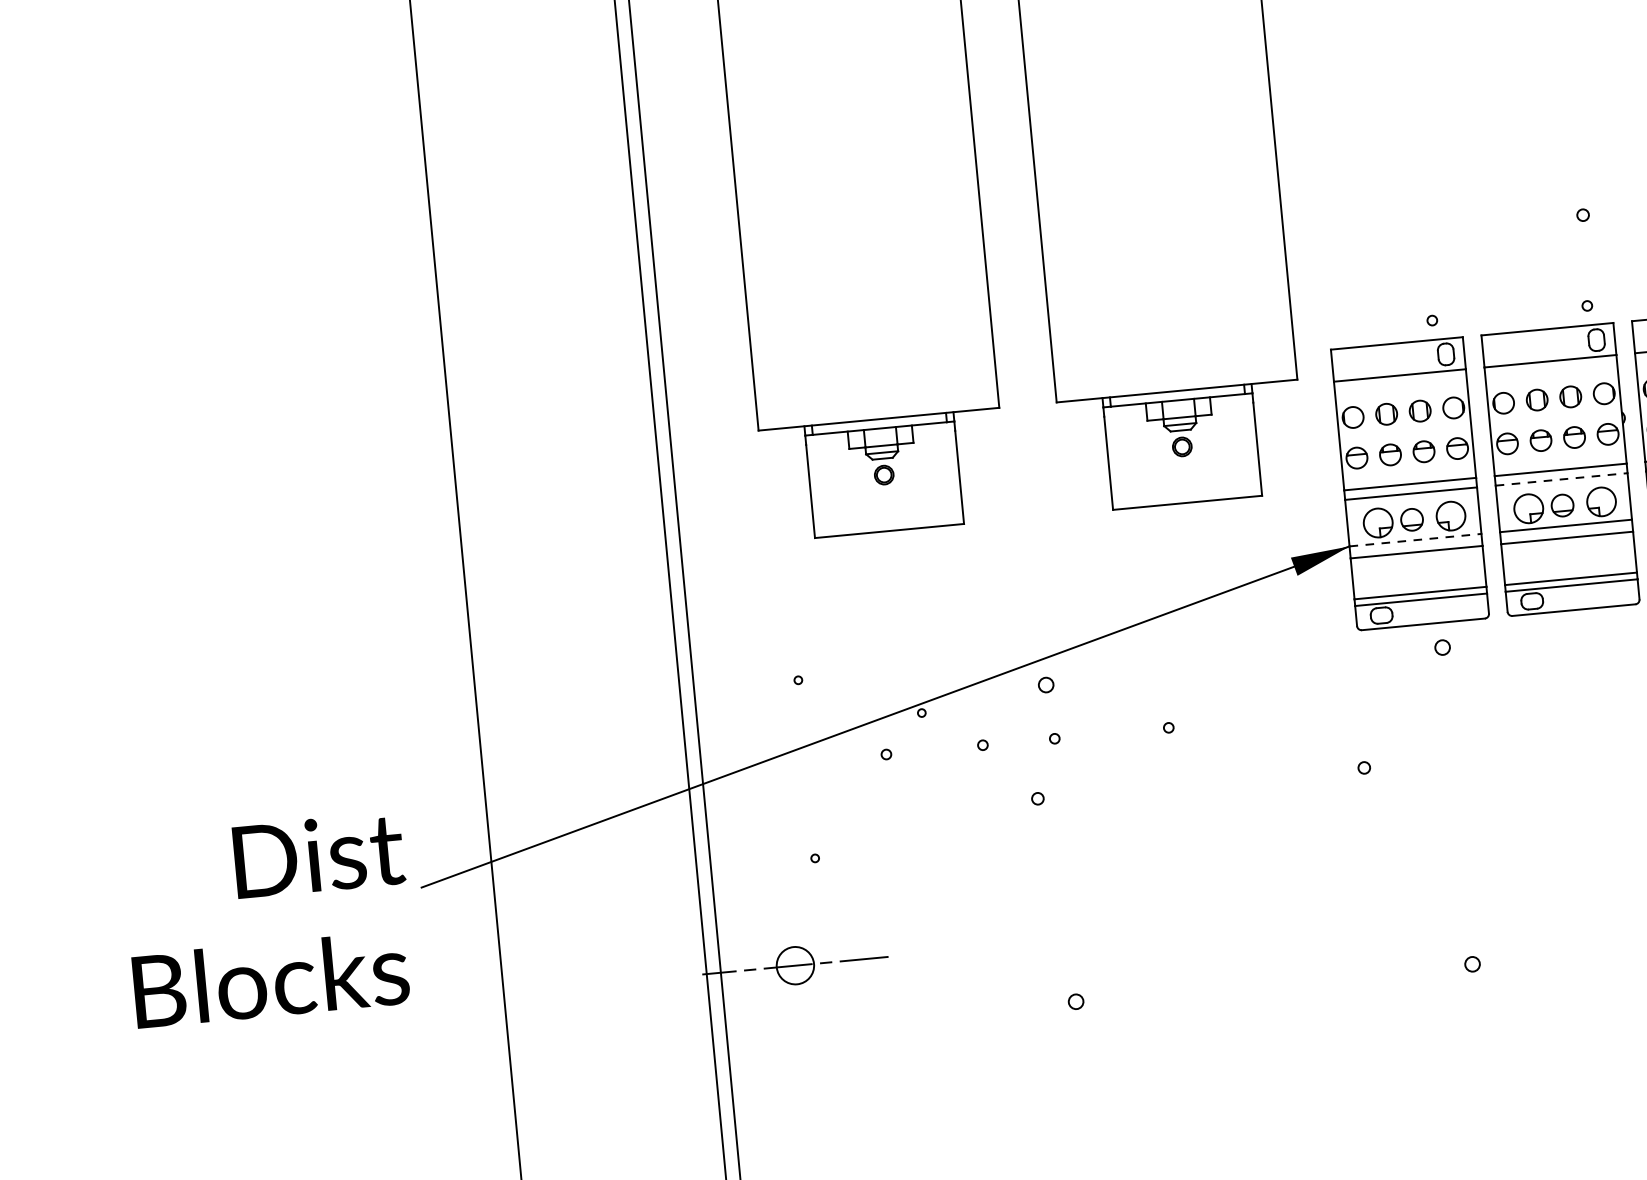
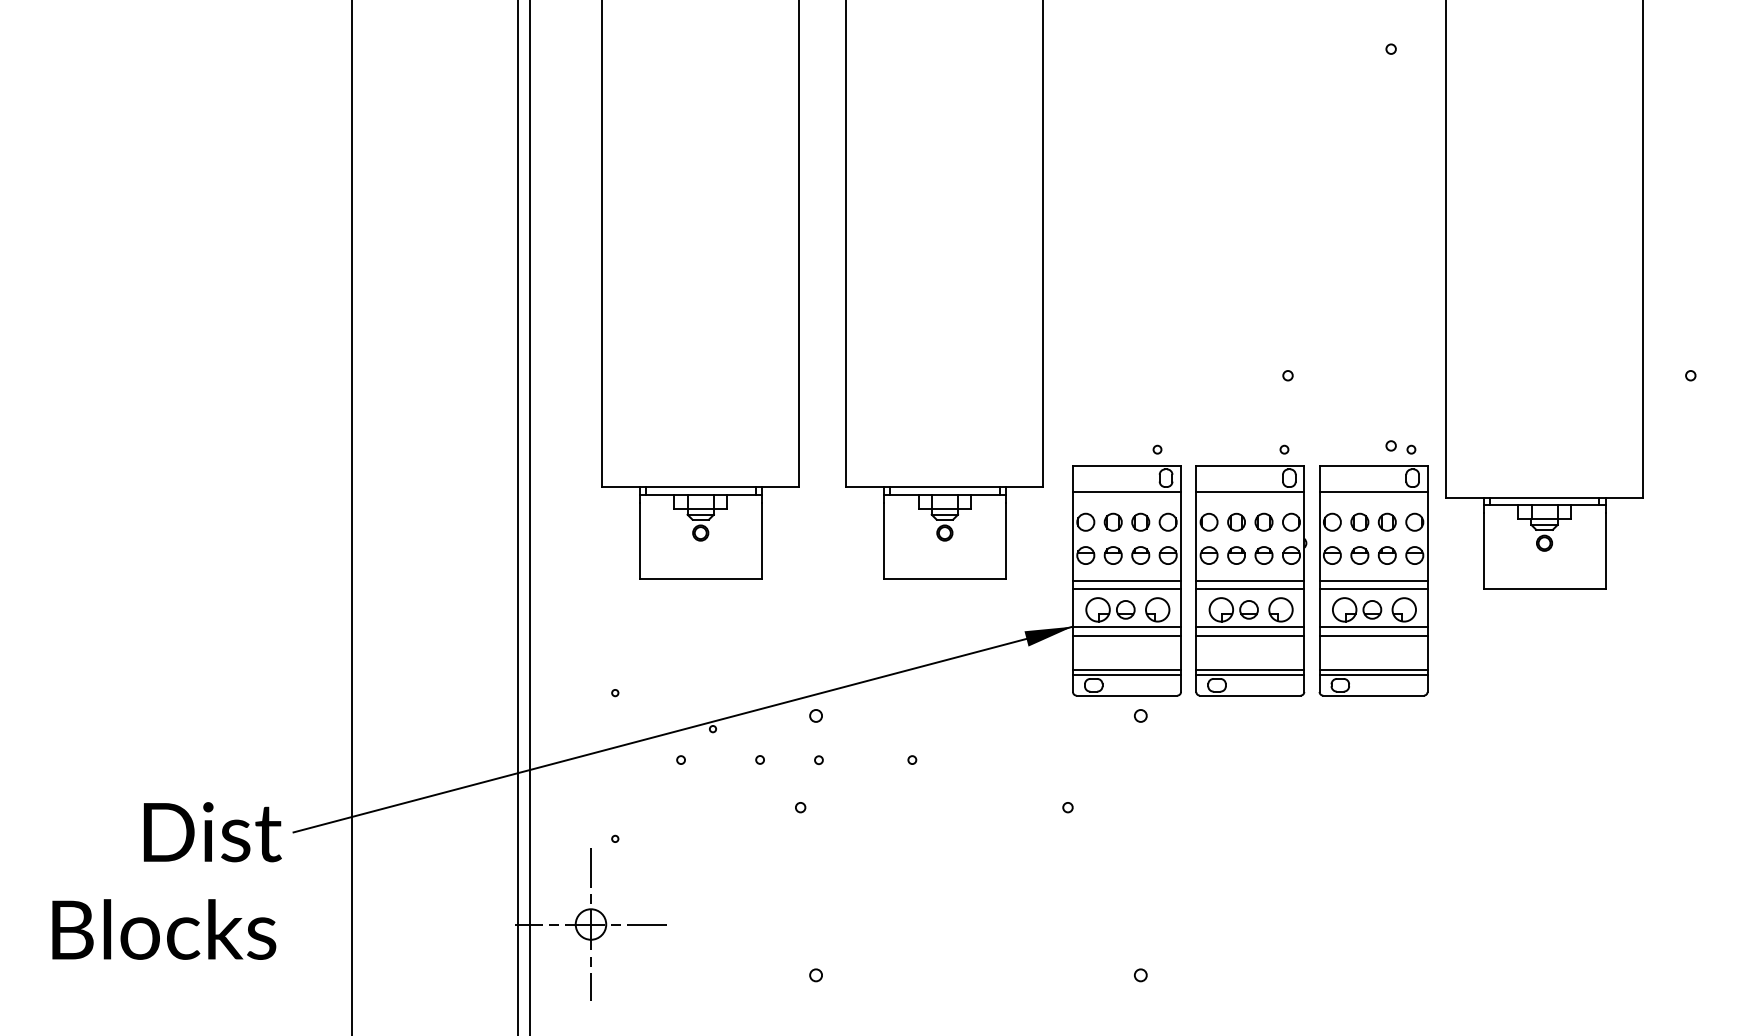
line: (1561, 479) -> (1250, 588), dashed -> solid
line: (1416, 539) -> (1127, 626), dashed -> solid
text: (268, 919) -> (166, 880), moved
line: (796, 965) -> (591, 924), added

